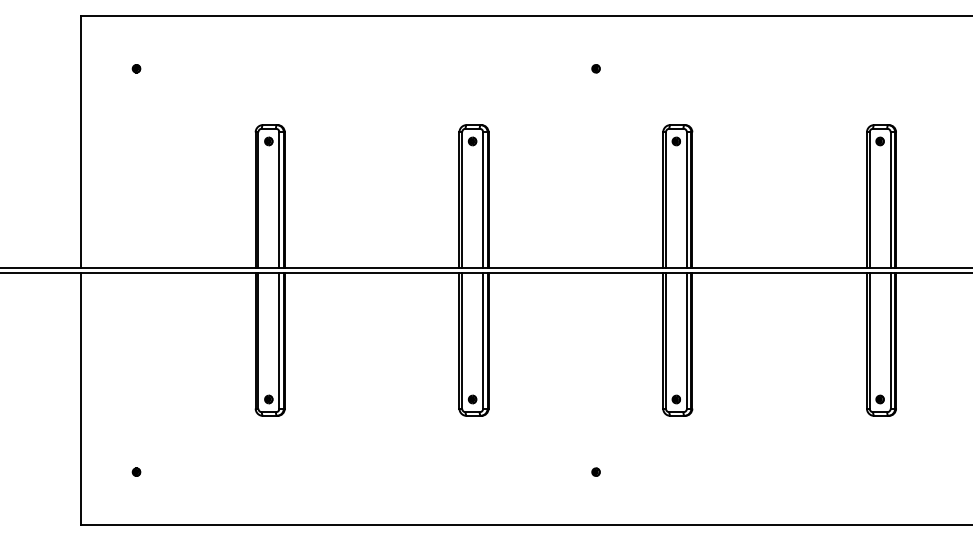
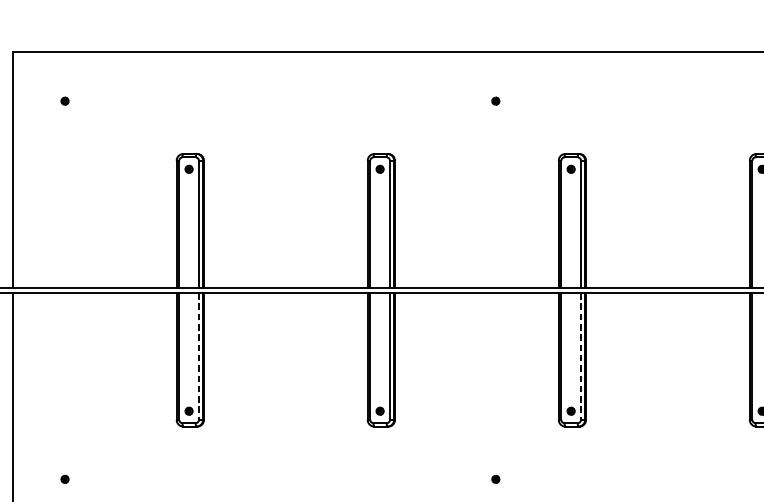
line: (279, 341) -> (199, 356), solid -> dashed
line: (686, 341) -> (580, 356), solid -> dashed

